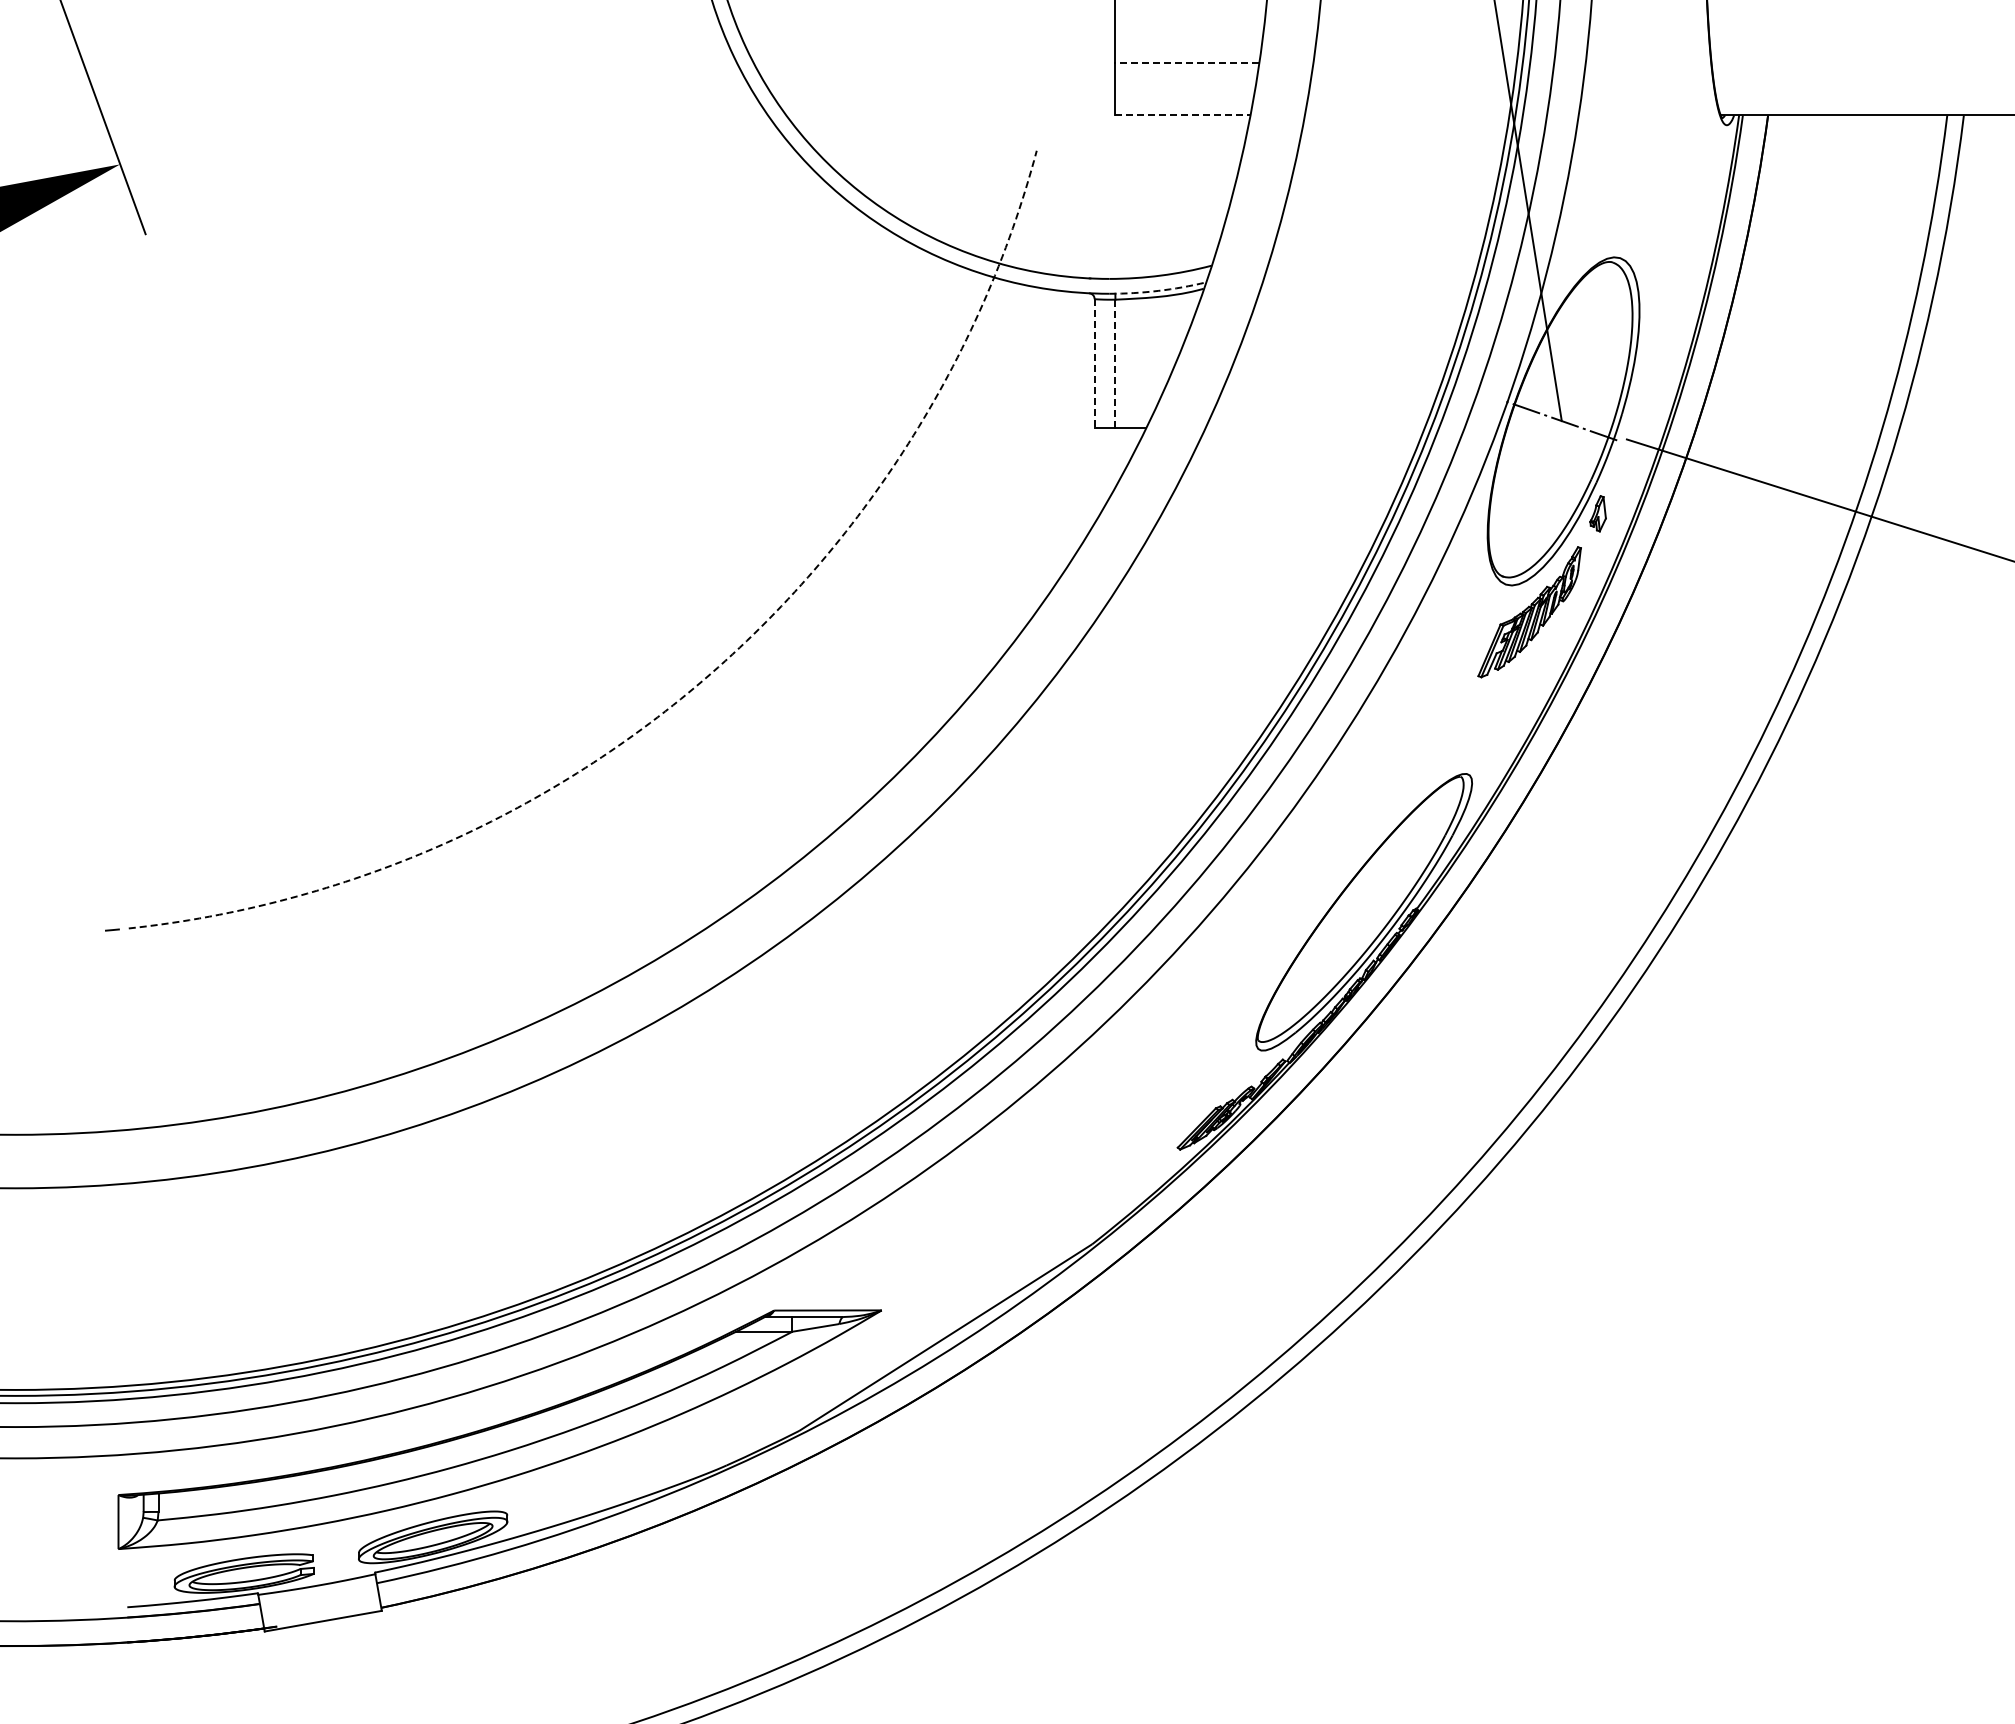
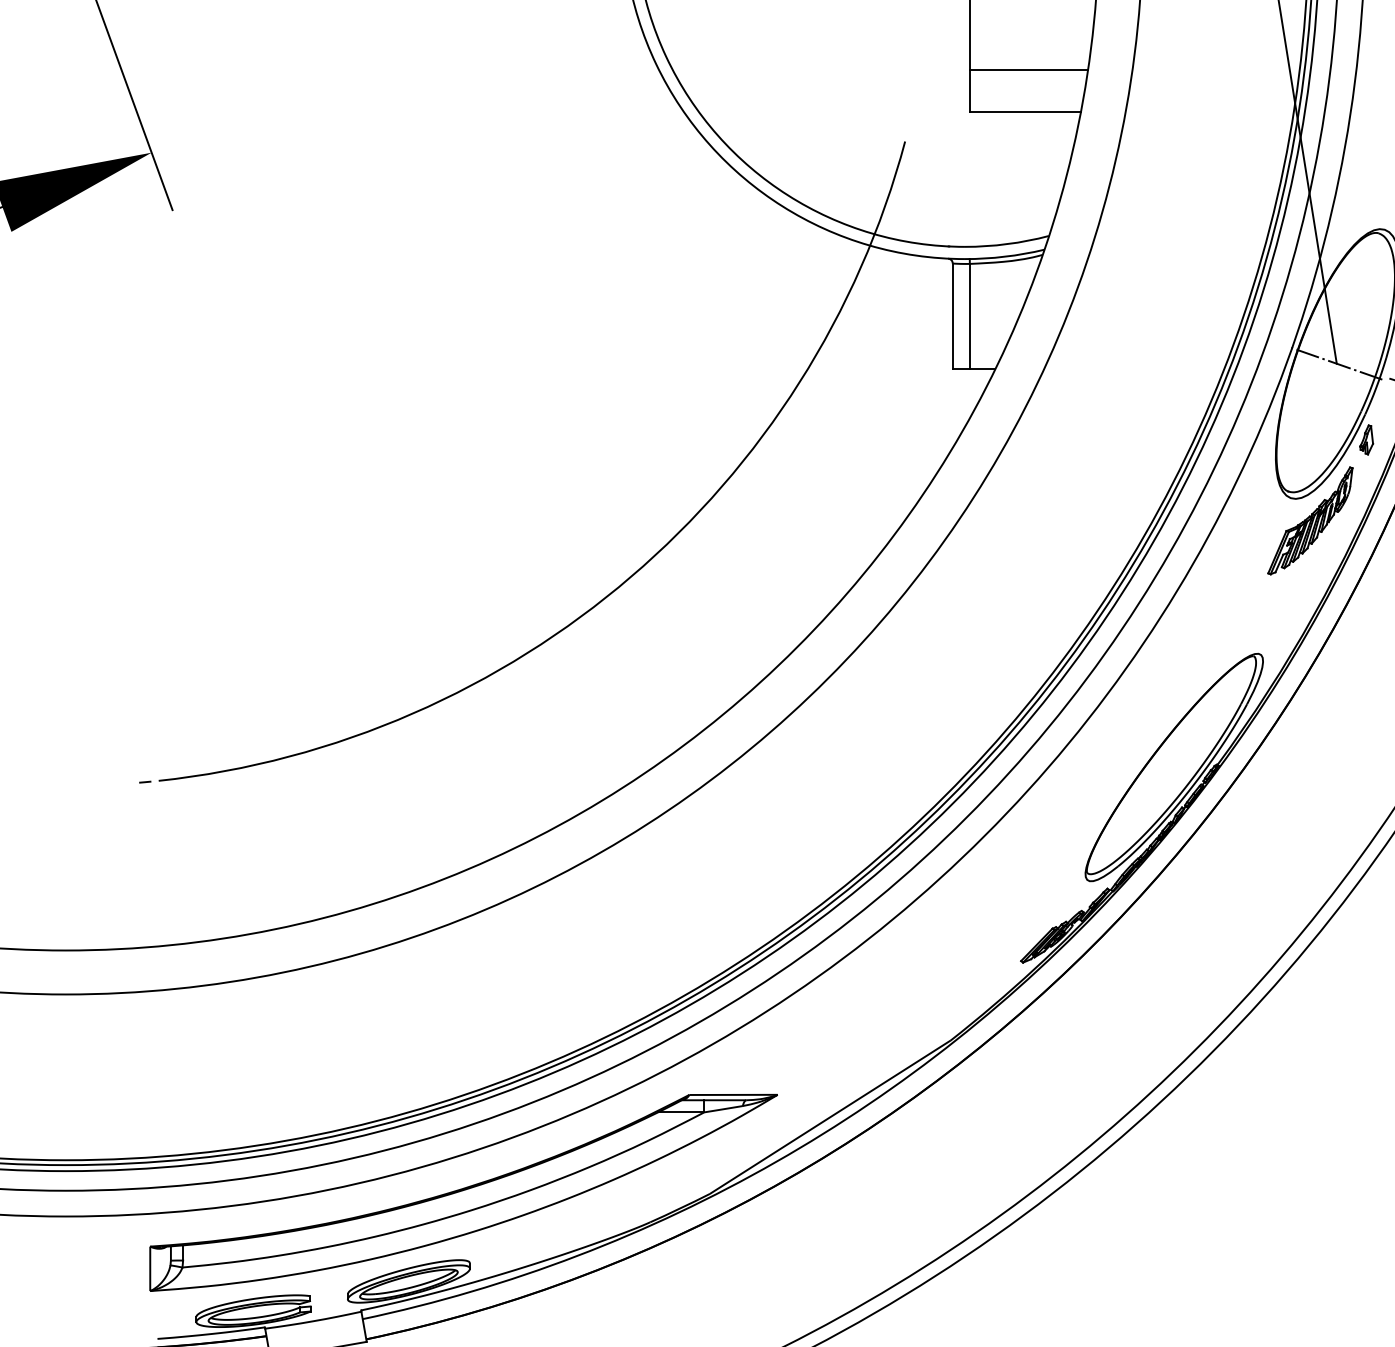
line: (1187, 63) -> (1029, 69), dashed -> solid
line: (1183, 115) -> (1025, 112), dashed -> solid
arc: (1158, 290) -> (1005, 256), dashed -> solid
line: (1094, 363) -> (952, 316), dashed -> solid
line: (1115, 363) -> (969, 316), dashed -> solid
arc: (703, 680) -> (631, 577), dashed -> solid

